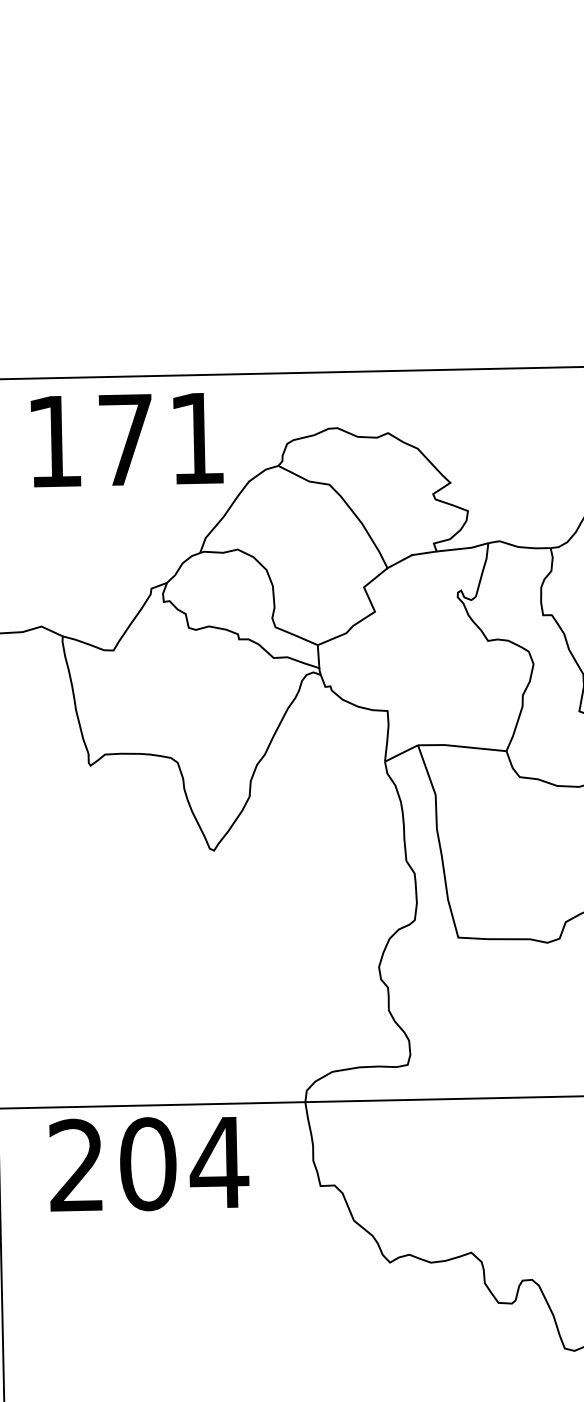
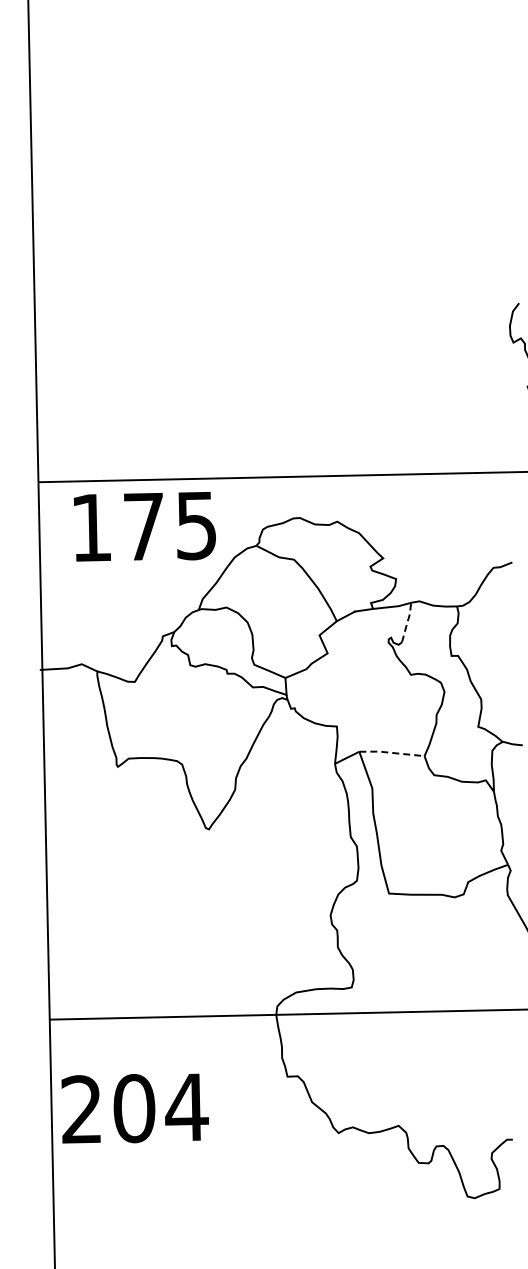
text: (197, 439) -> (196, 526), 171 -> 175
line: (483, 569) -> (407, 622), solid -> dashed
line: (461, 746) -> (391, 752), solid -> dashed
text: (148, 1164) -> (134, 1108), moved

